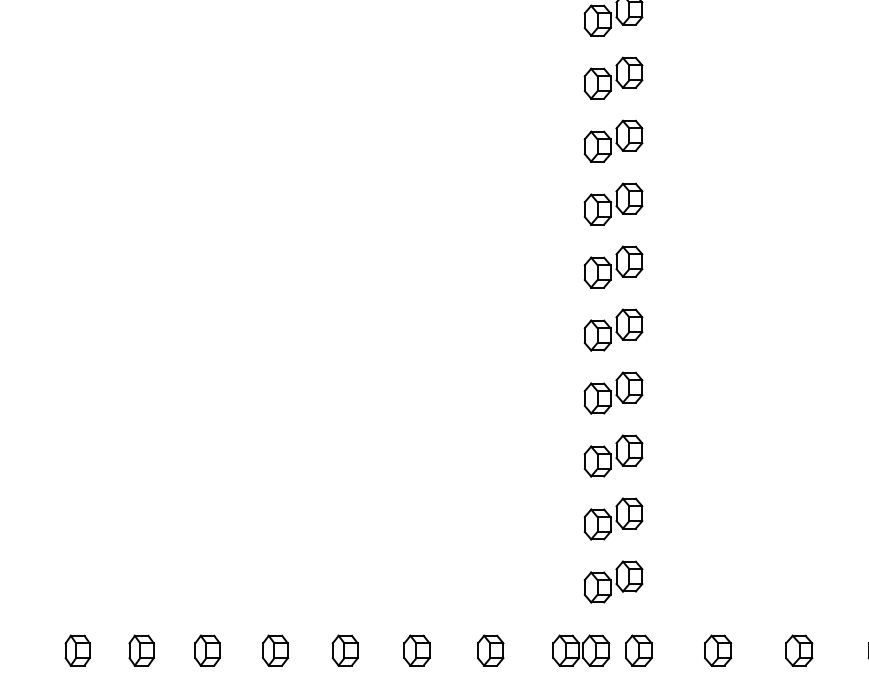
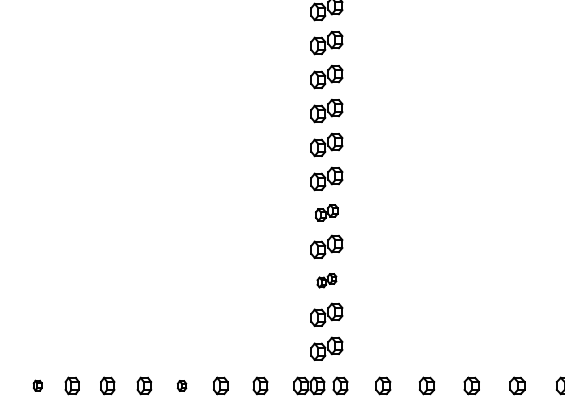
part: (612, 329) -> (326, 212), size x0.7
part: (612, 455) -> (326, 280), size x0.6
part: (77, 649) -> (37, 385), size x0.6
part: (344, 649) -> (181, 385), size x0.6

